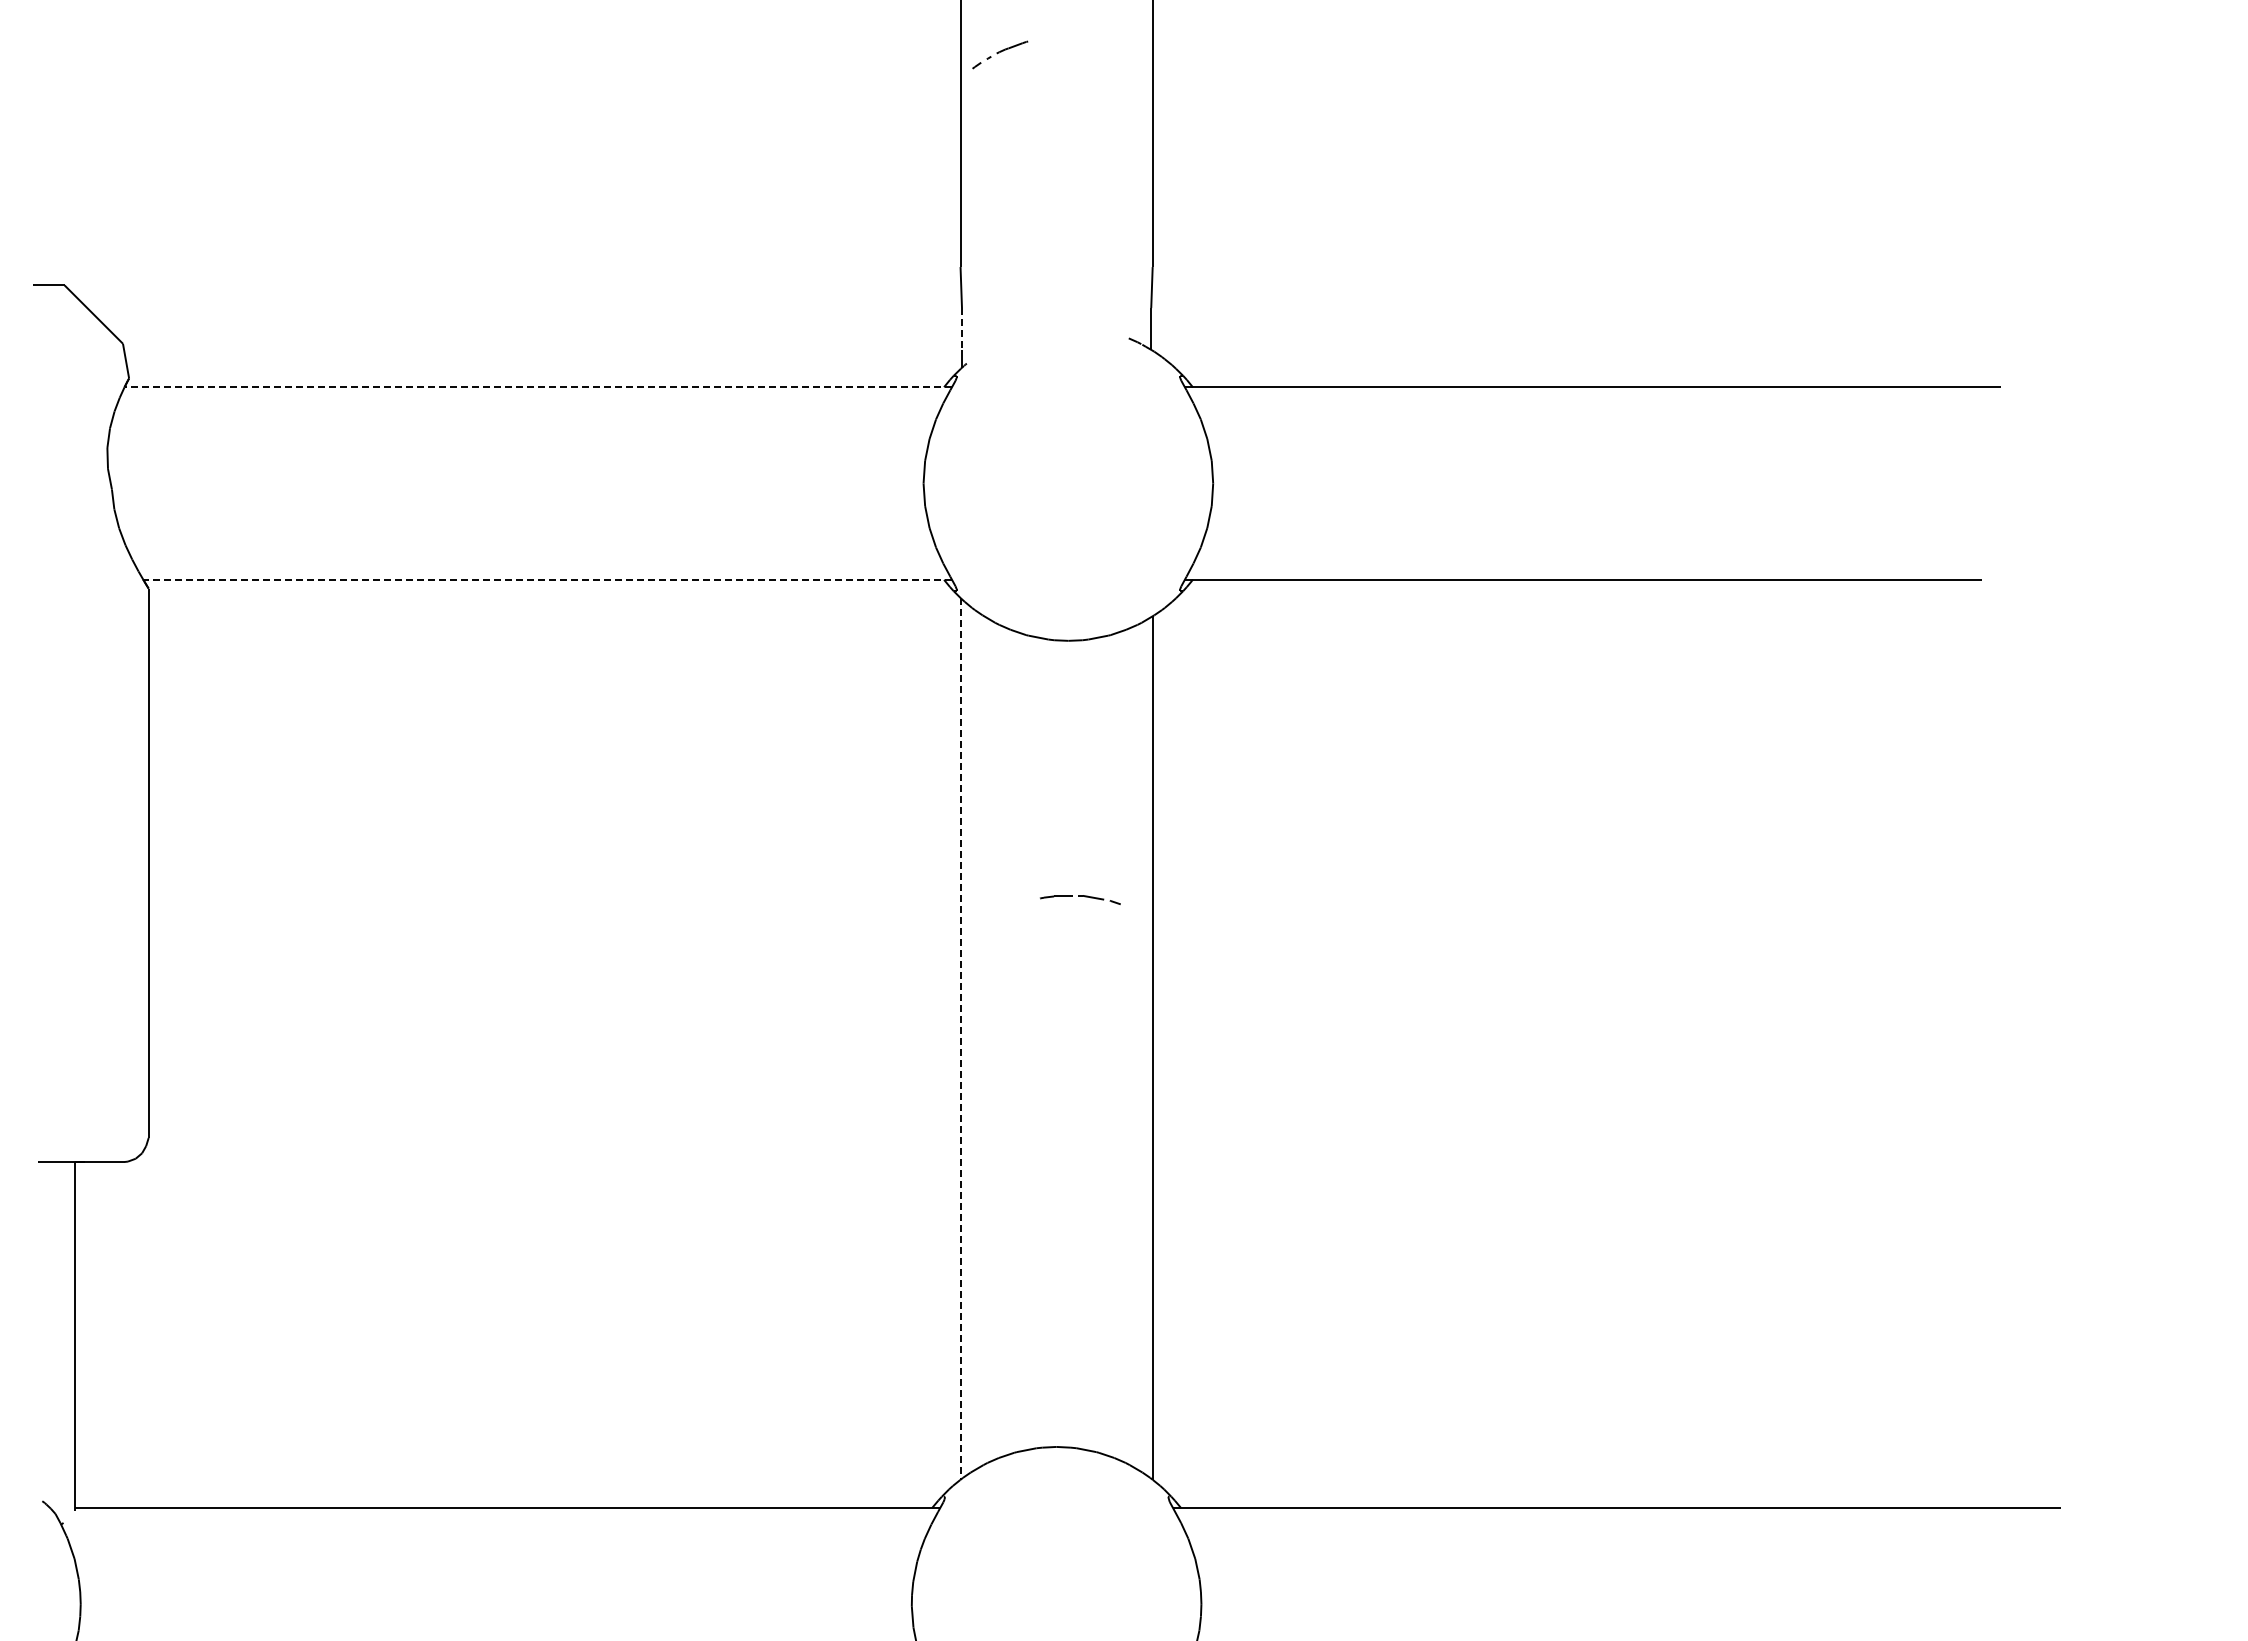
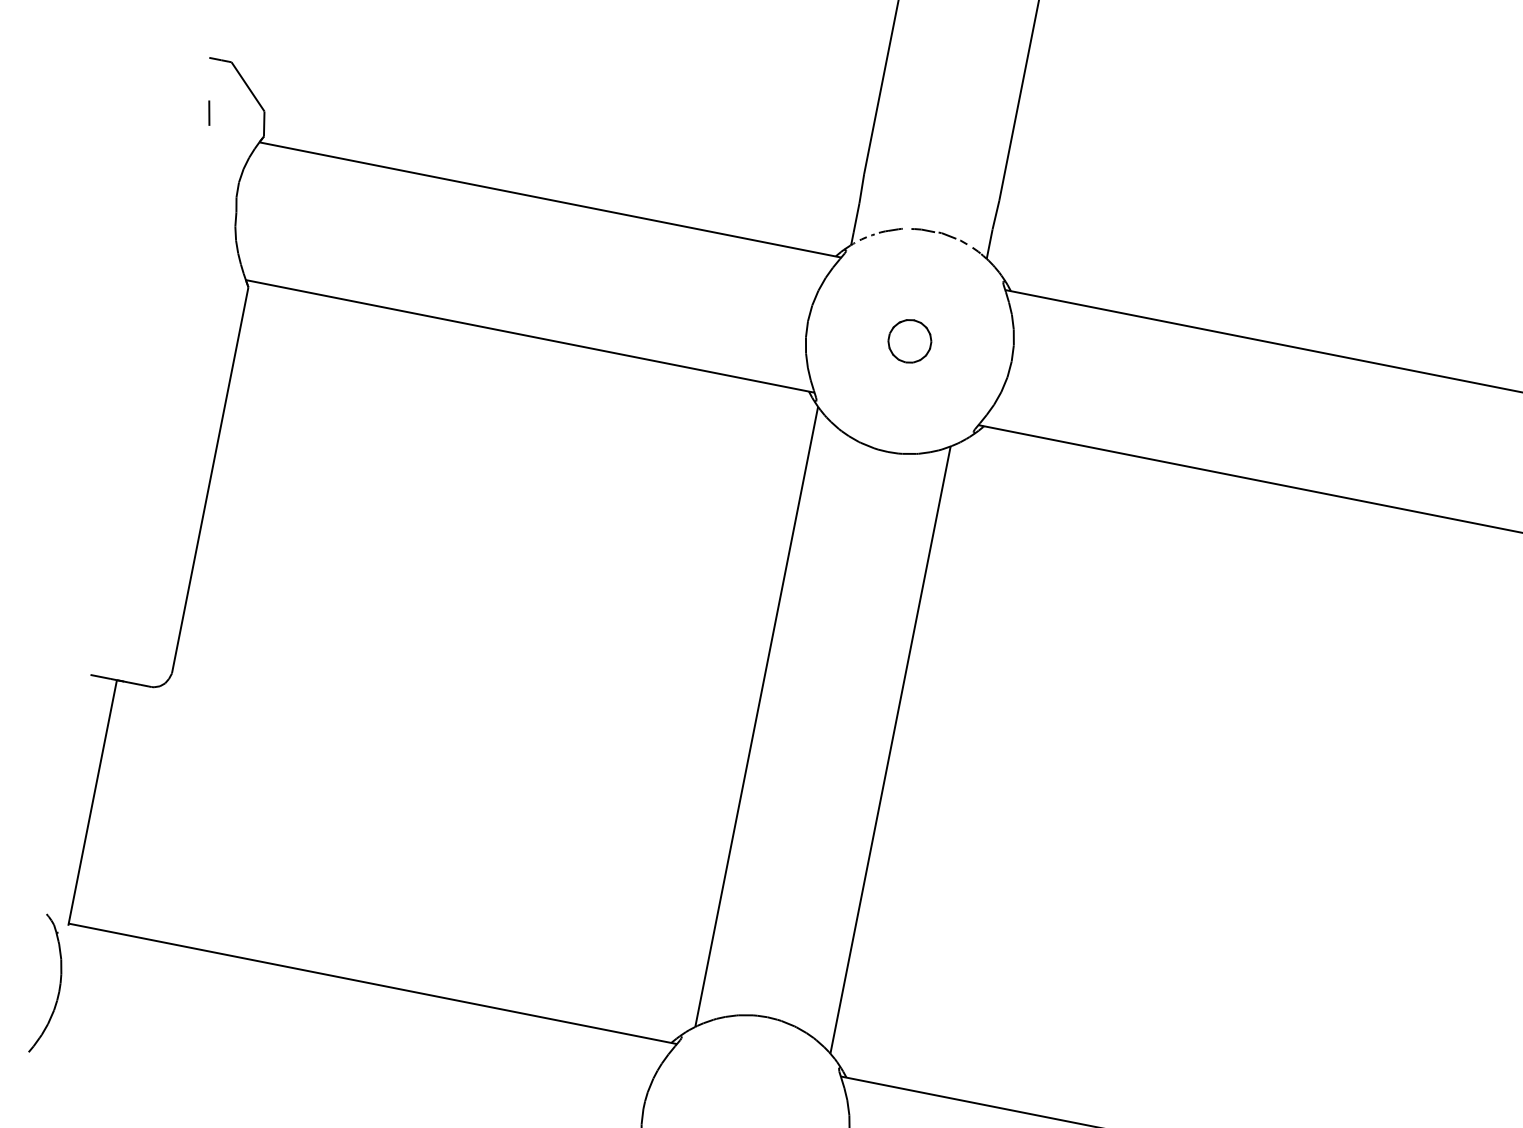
part: (1000, 54) -> (881, 234), moved
line: (962, 329) -> (856, 218), dashed -> solid
line: (47, 360) -> (209, 112), added
line: (538, 387) -> (550, 200), dashed -> solid
part: (1068, 483) -> (909, 341), added
line: (547, 579) -> (530, 336), dashed -> solid
part: (1080, 899) -> (939, 235), moved
line: (960, 1038) -> (756, 716), dashed -> solid

